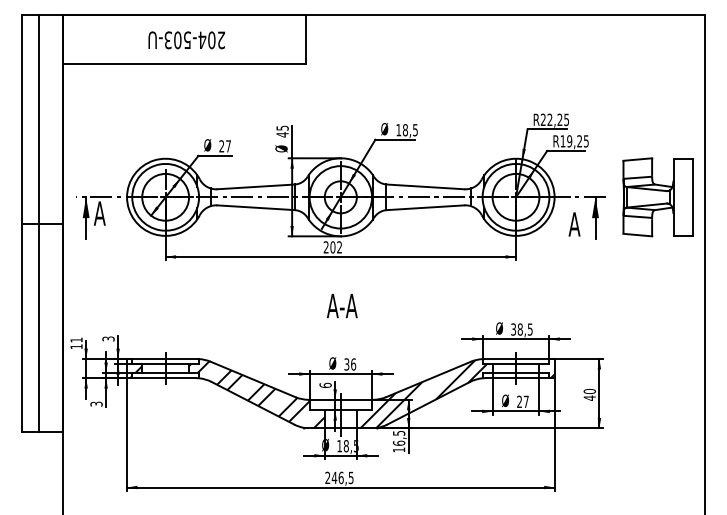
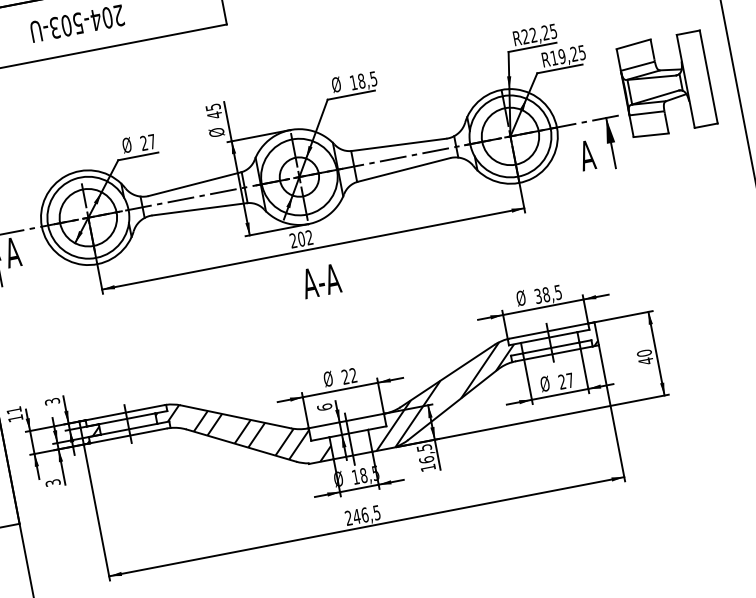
part: (657, 197) -> (666, 85), moved
text: (342, 306) -> (321, 281), moved
text: (350, 364) -> (349, 376), 36 -> 22

